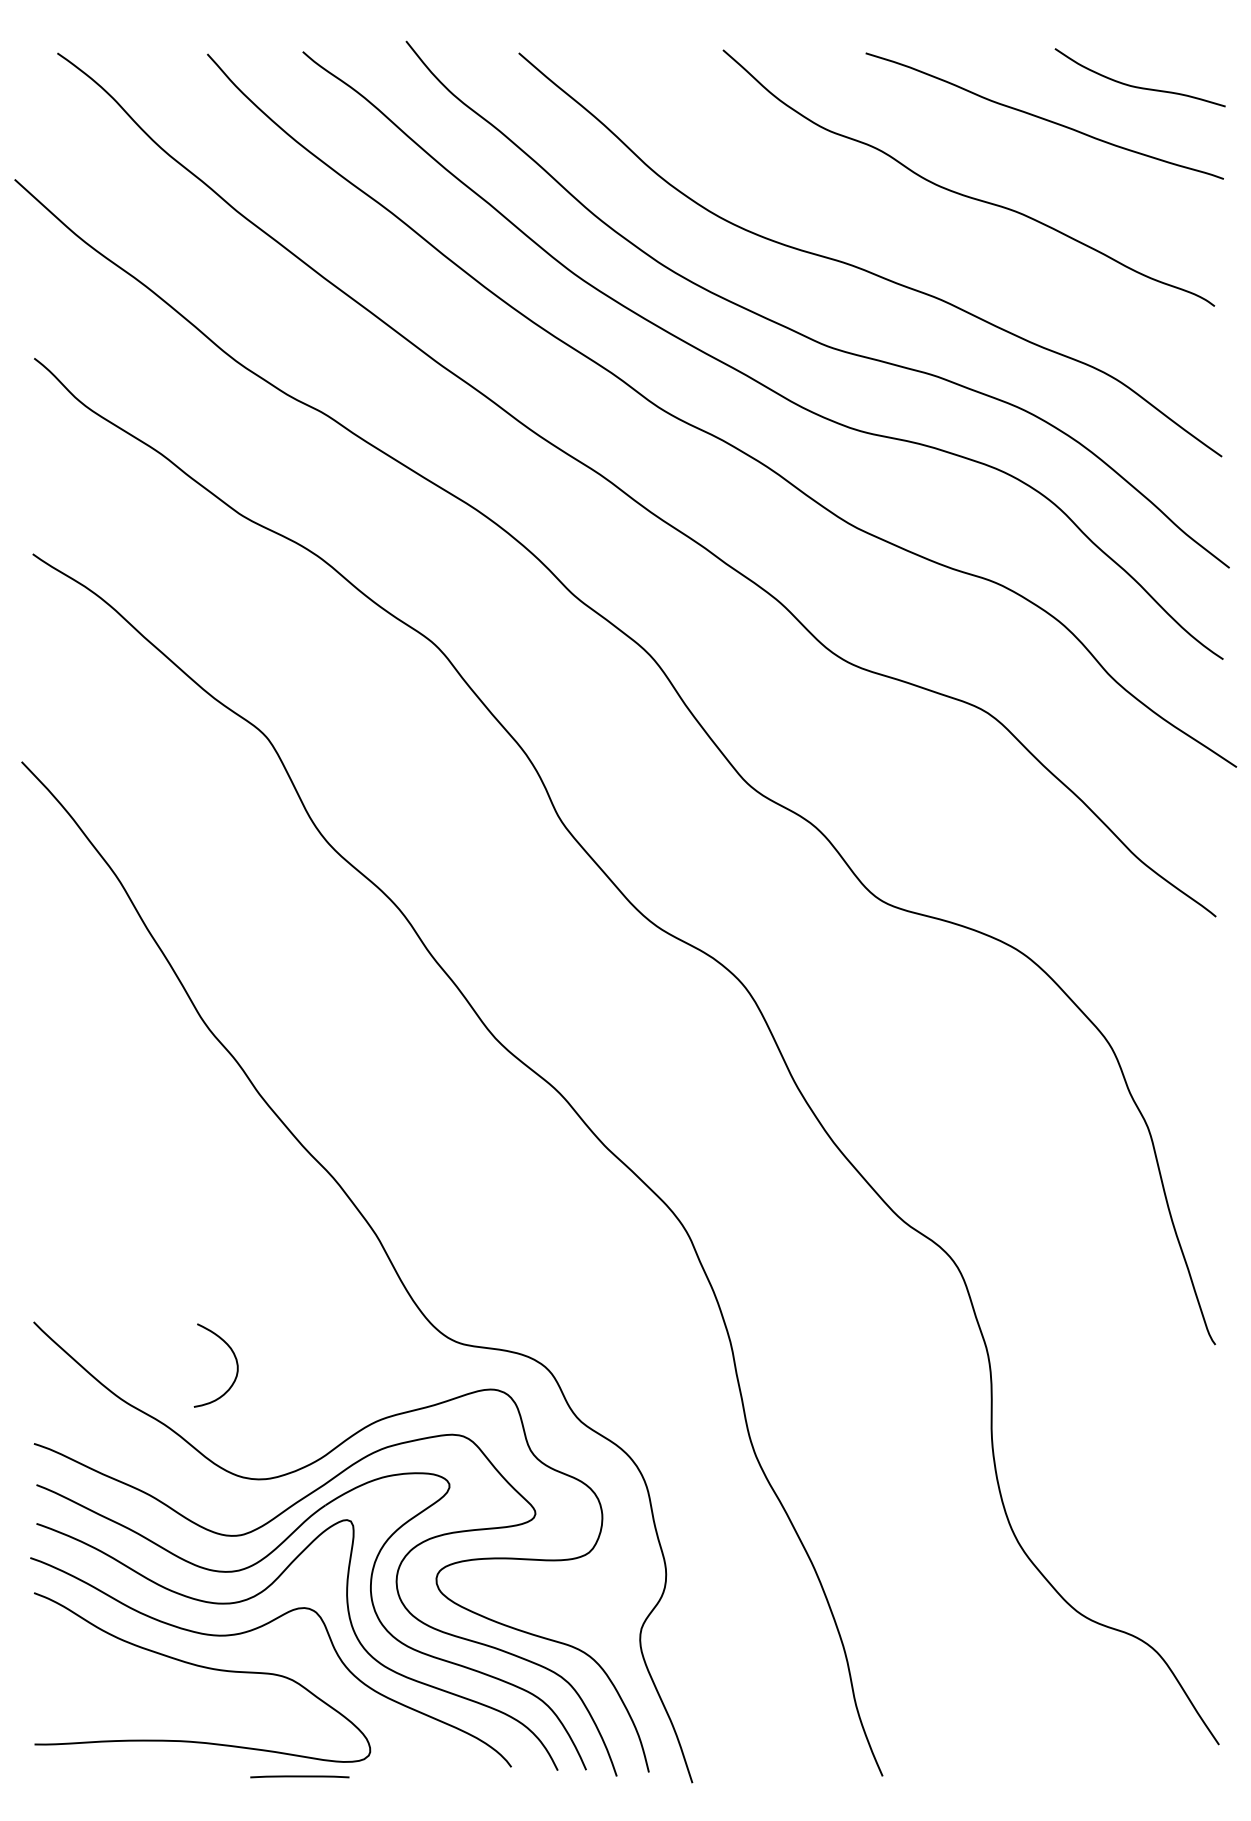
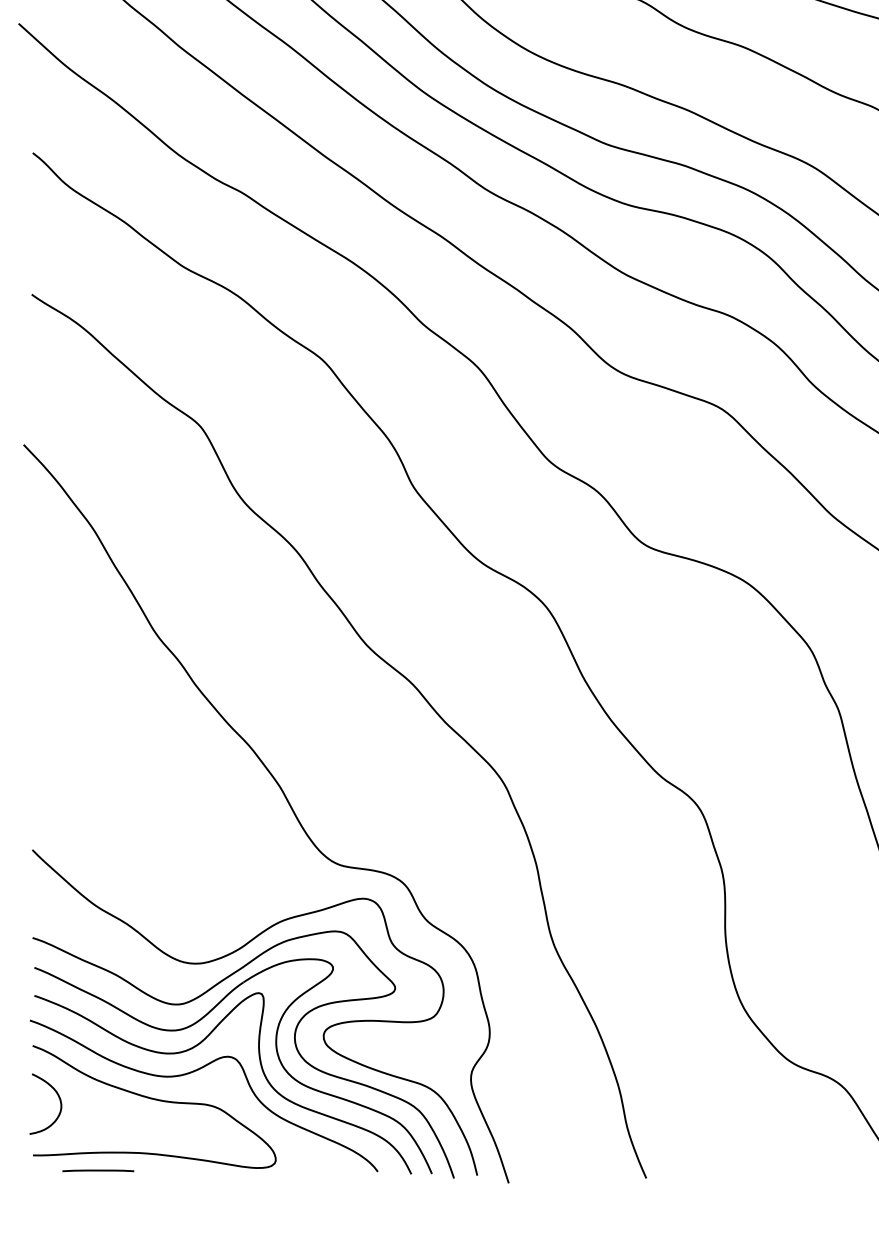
curve: (233, 1355) -> (58, 1096), moved
line: (299, 1776) -> (98, 1170), moved

